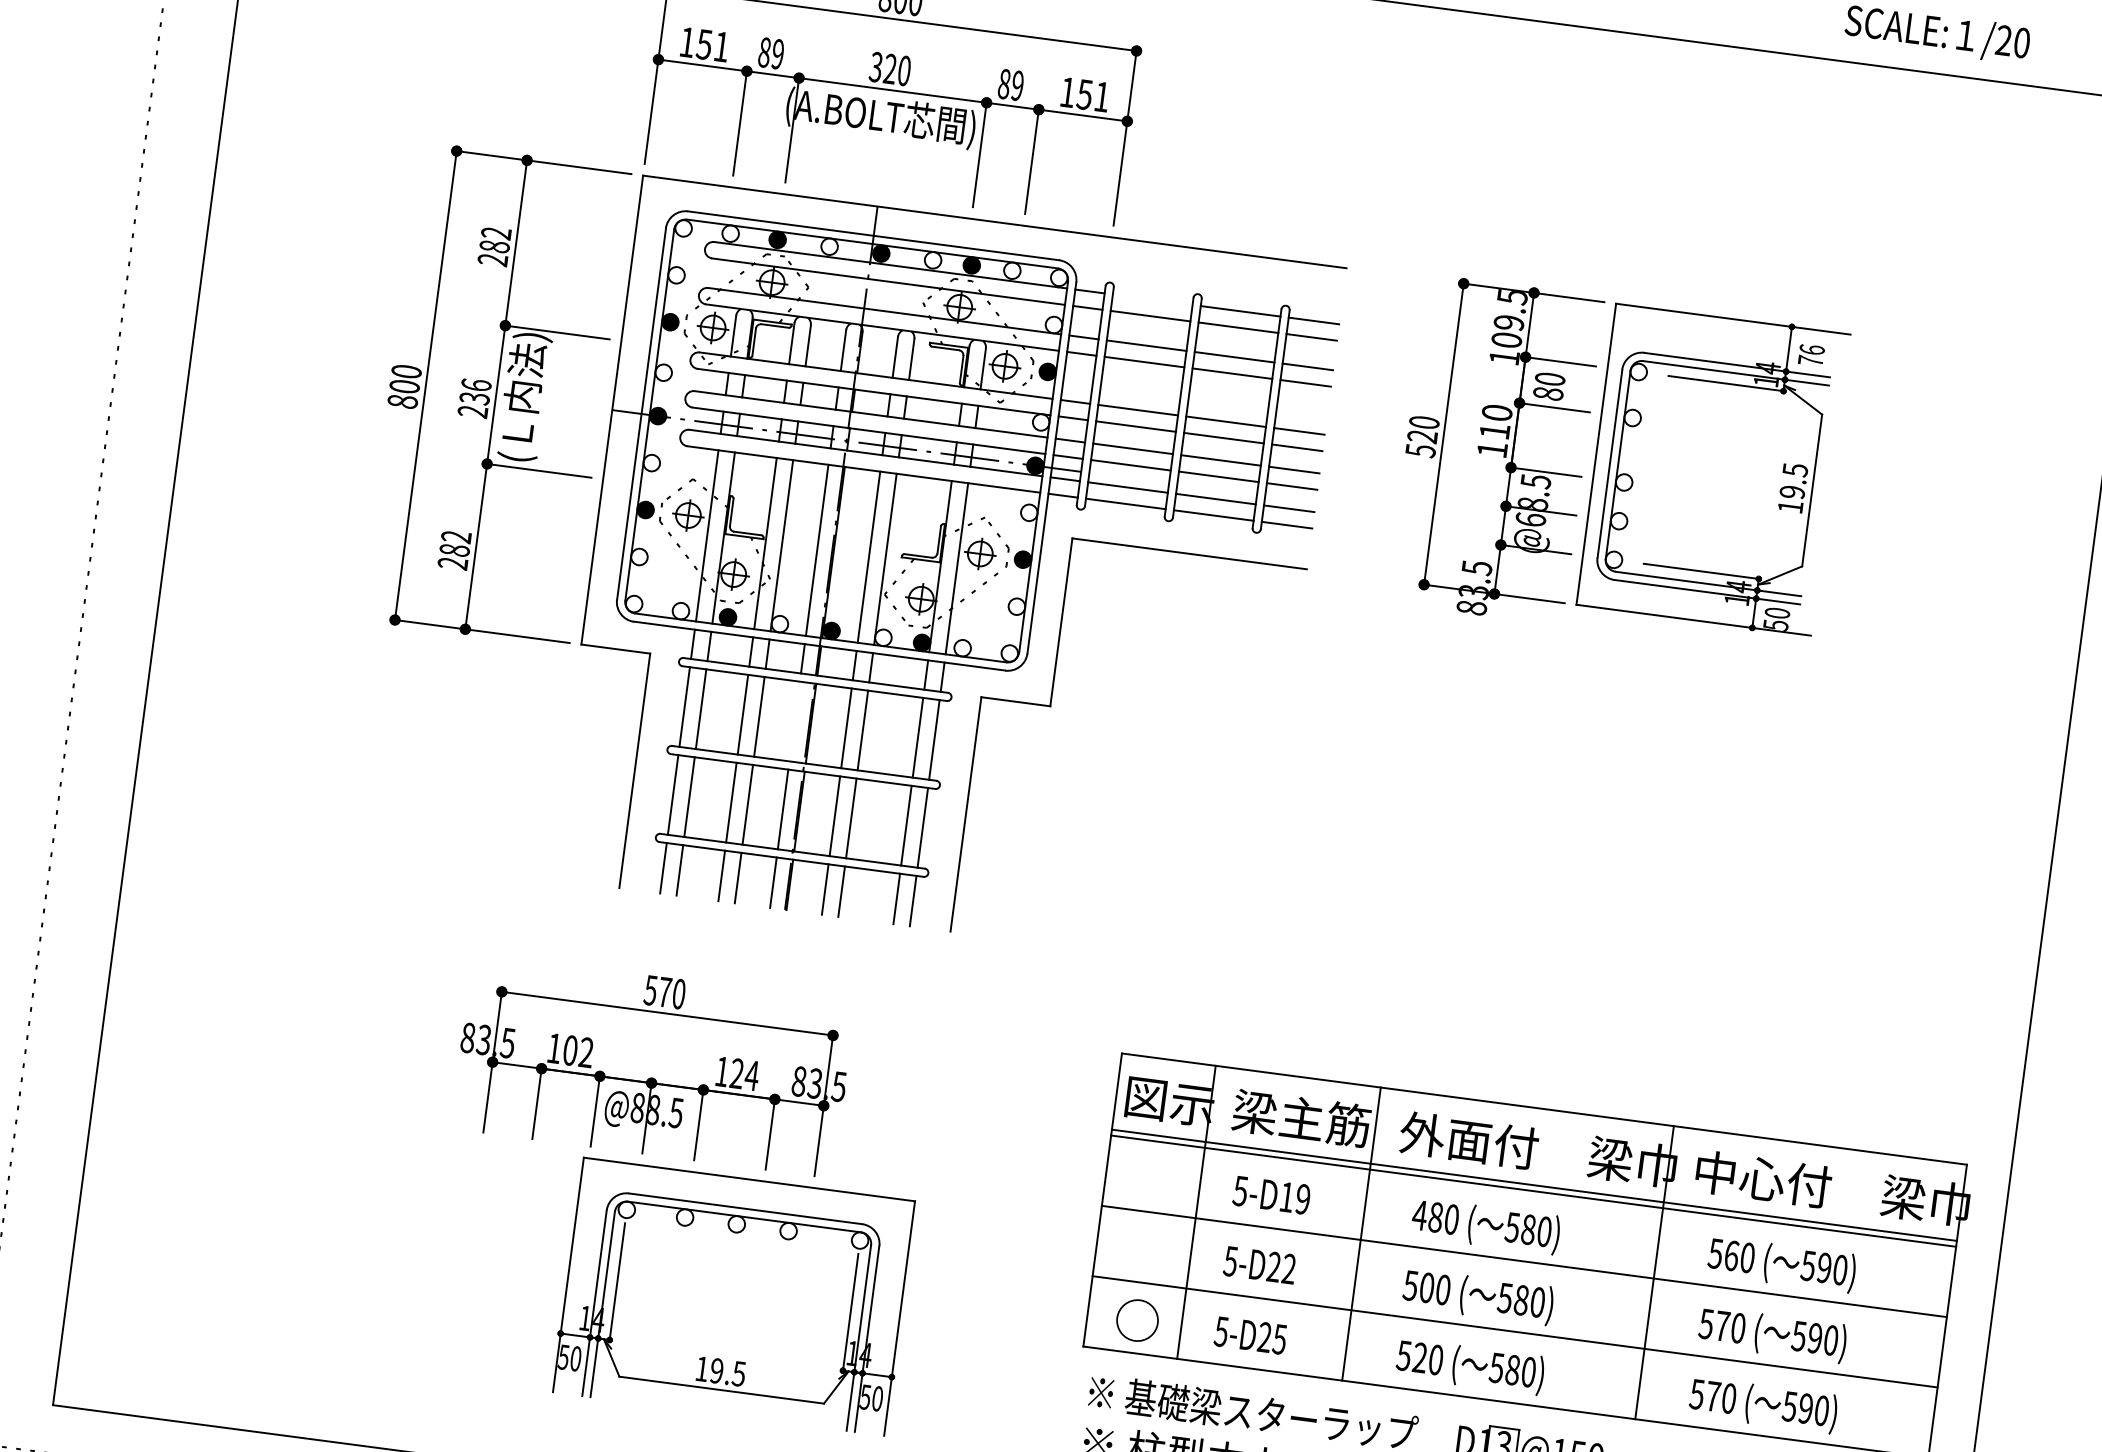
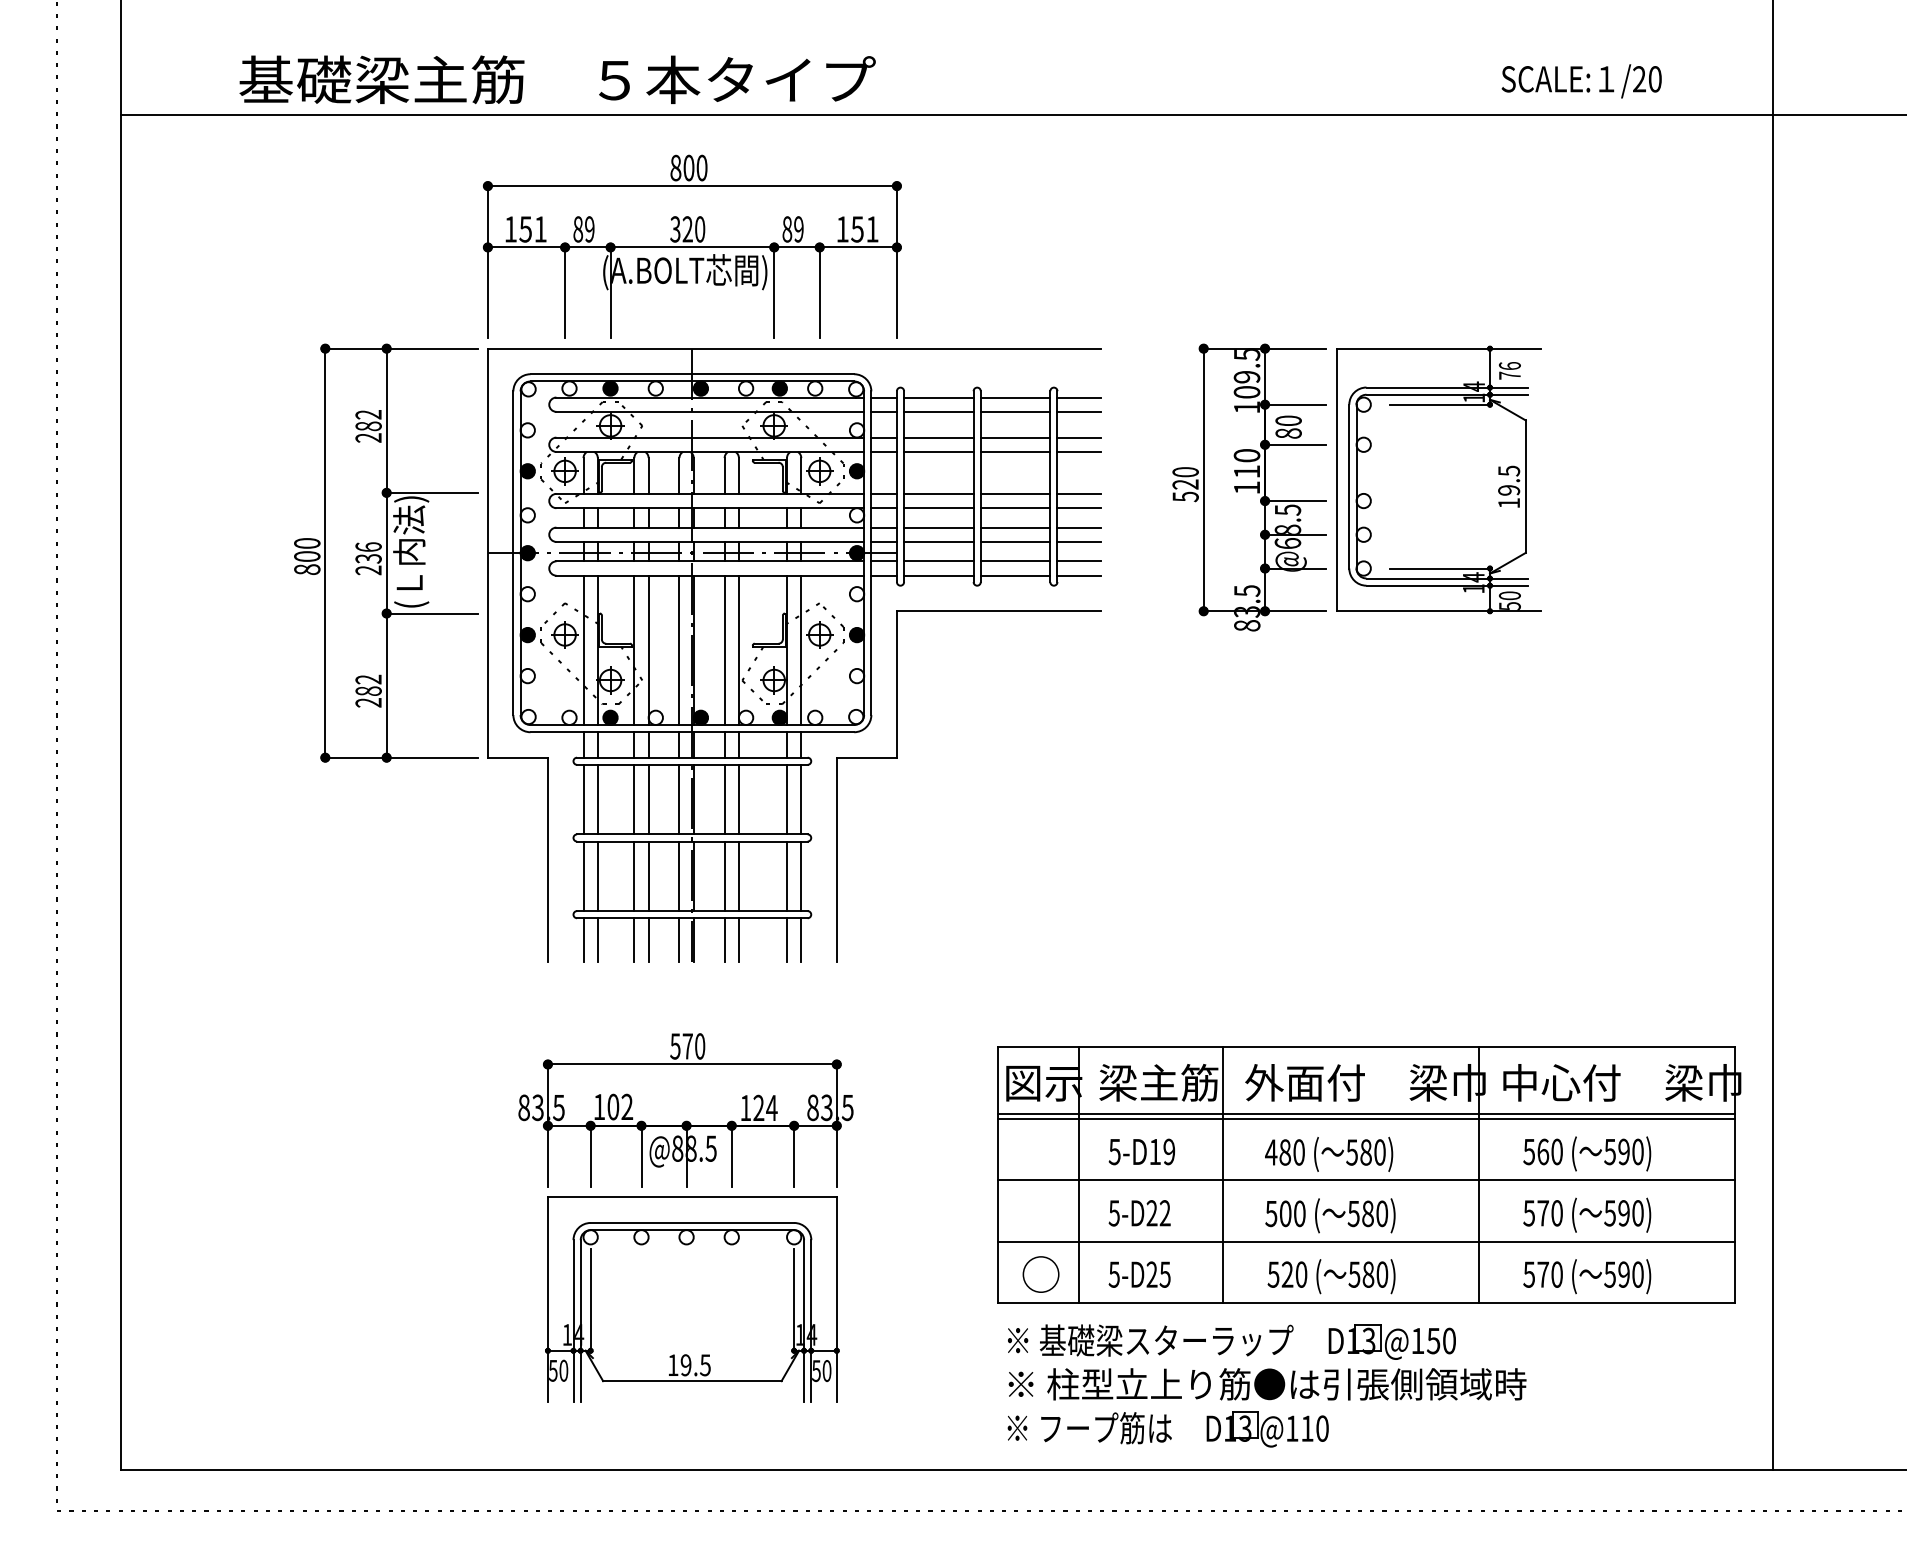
line: (1152, 299) -> (938, 397), added
line: (794, 721) -> (679, 799), added
part: (652, 1065) -> (685, 1110), moved

